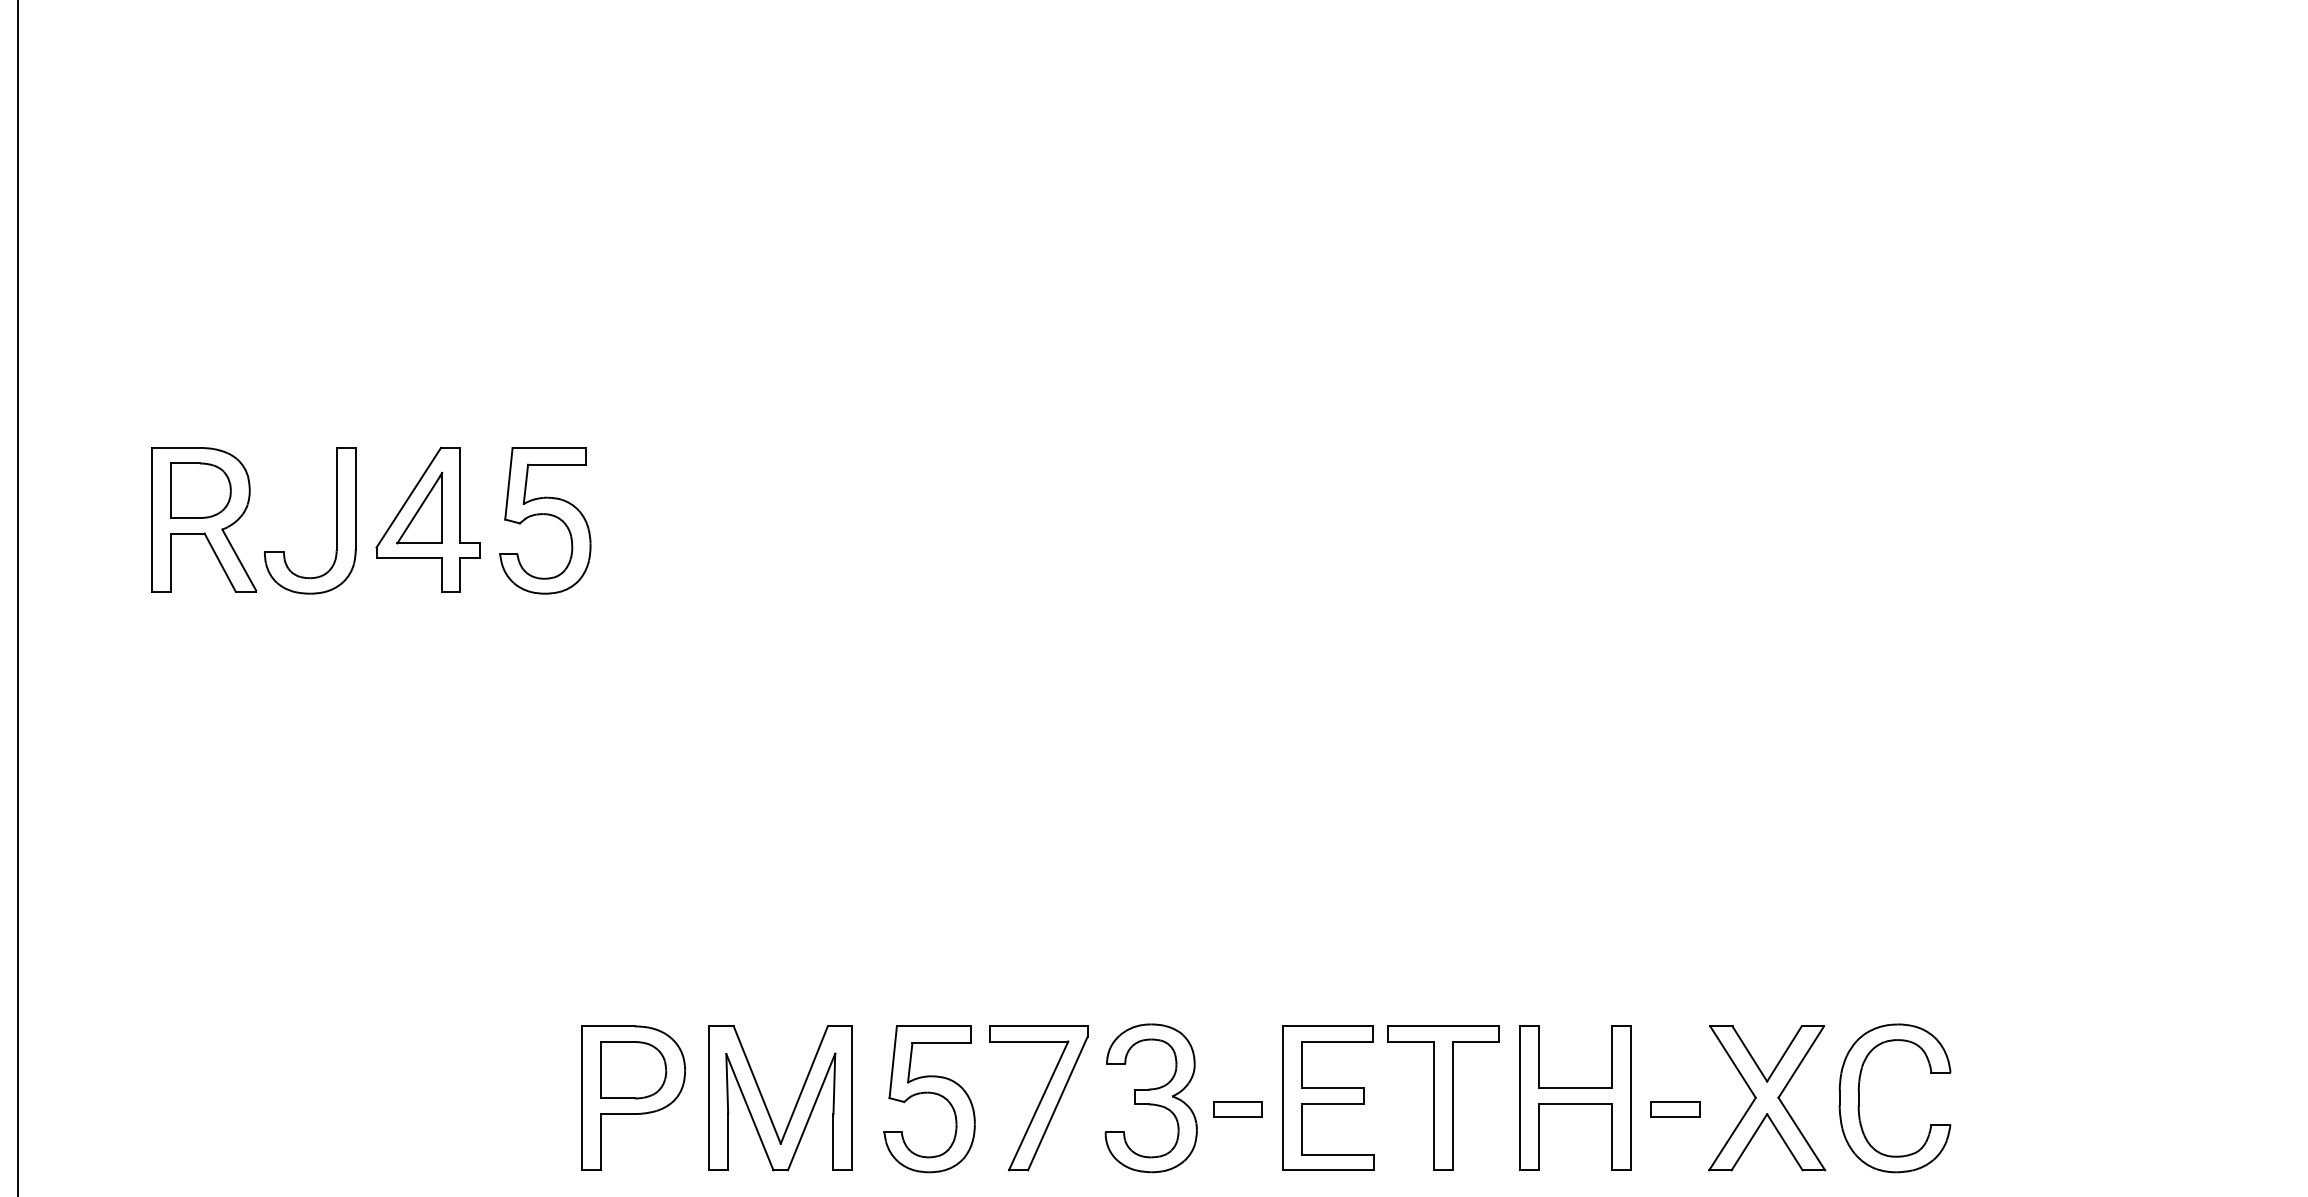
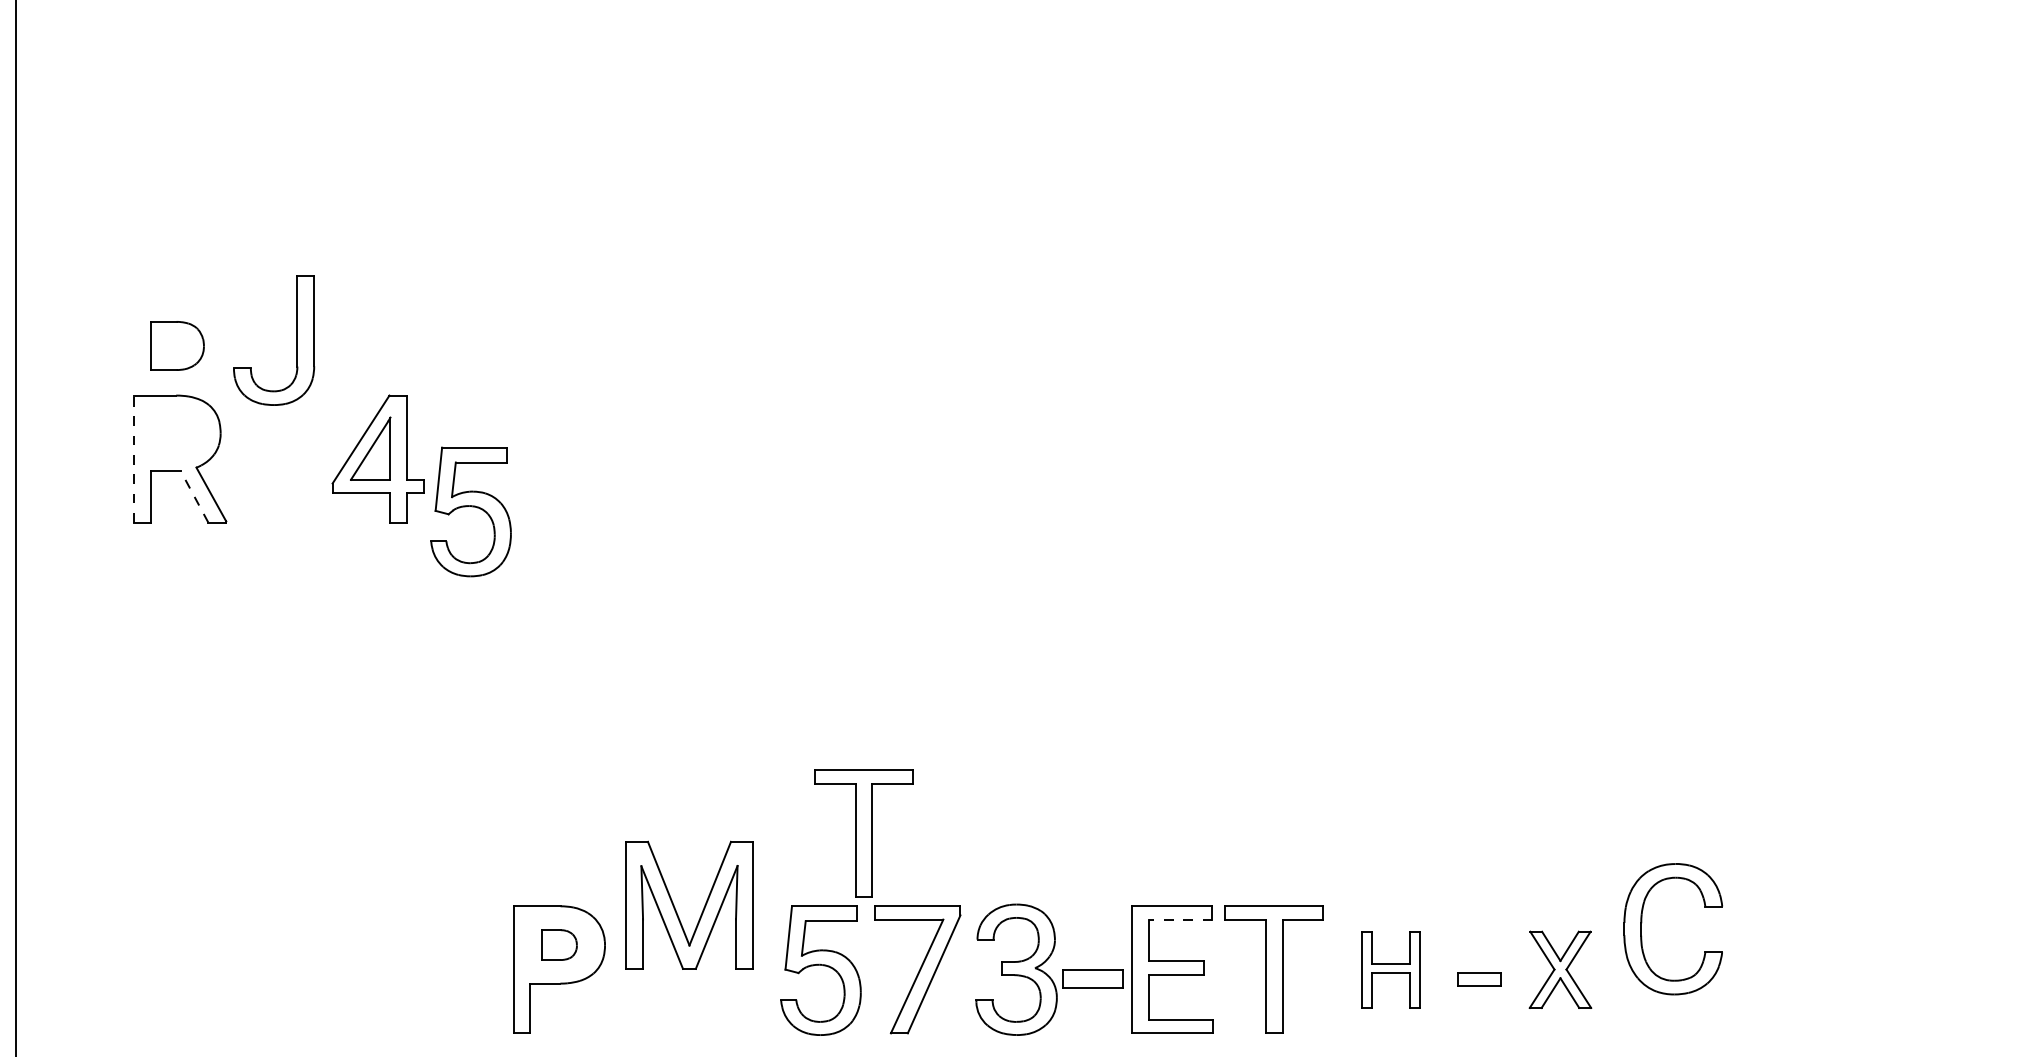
part: (200, 490) -> (177, 345), moved
line: (151, 519) -> (133, 458), solid -> dashed
part: (336, 520) -> (297, 340), moved
part: (545, 520) -> (471, 511), moved
line: (220, 562) -> (194, 496), solid -> dashed
part: (978, 943) -> (864, 833), added
line: (1337, 1042) -> (1181, 920), solid -> dashed
part: (633, 1070) -> (559, 945), size x0.6
part: (1575, 1097) -> (1391, 969), size x0.6
part: (1767, 1098) -> (1560, 969), size x0.6
part: (1859, 1098) -> (1641, 929), moved
part: (765, 1102) -> (675, 909), moved
part: (1237, 1109) -> (1092, 979), size x1.4

